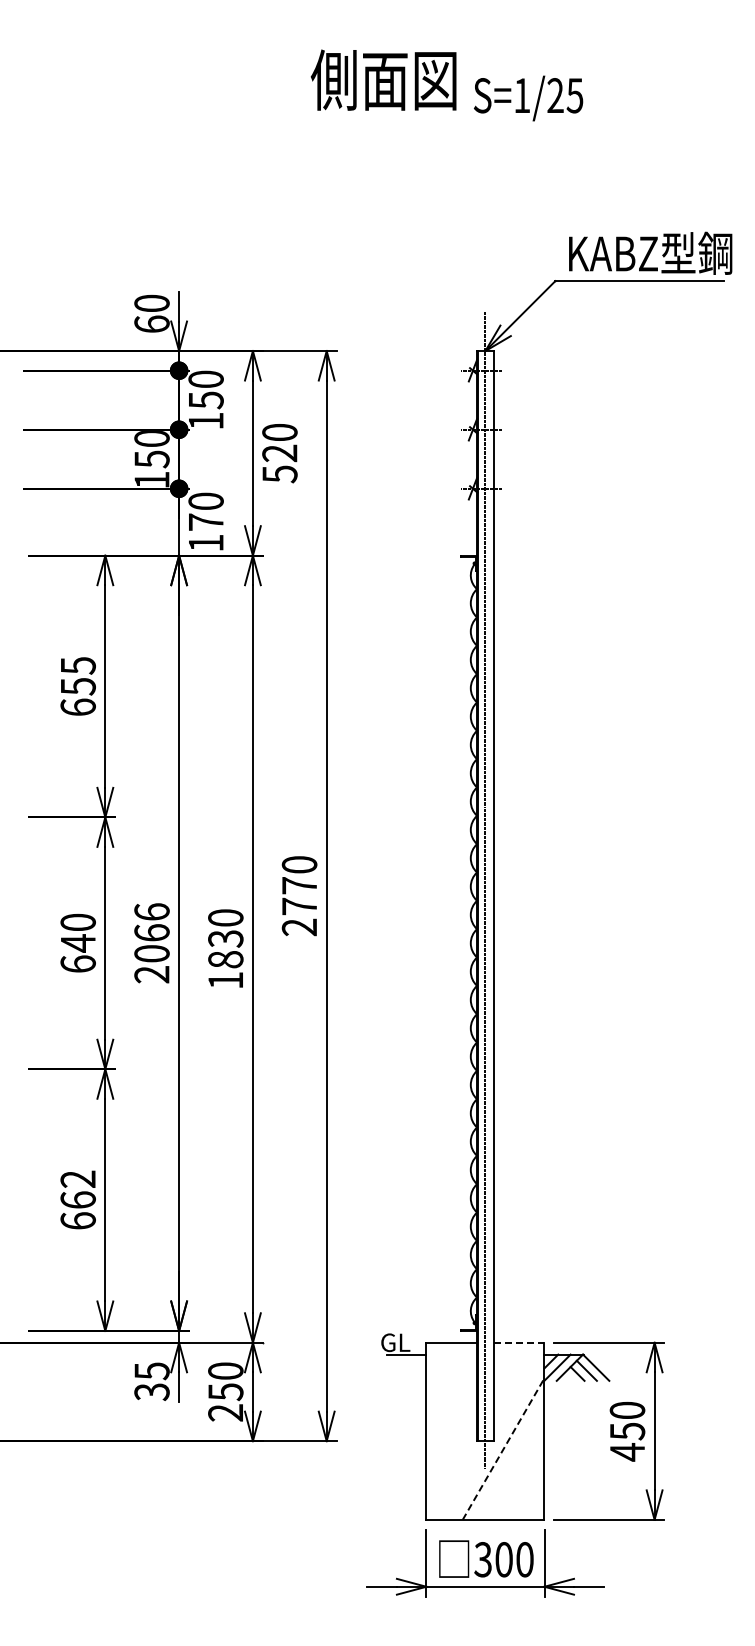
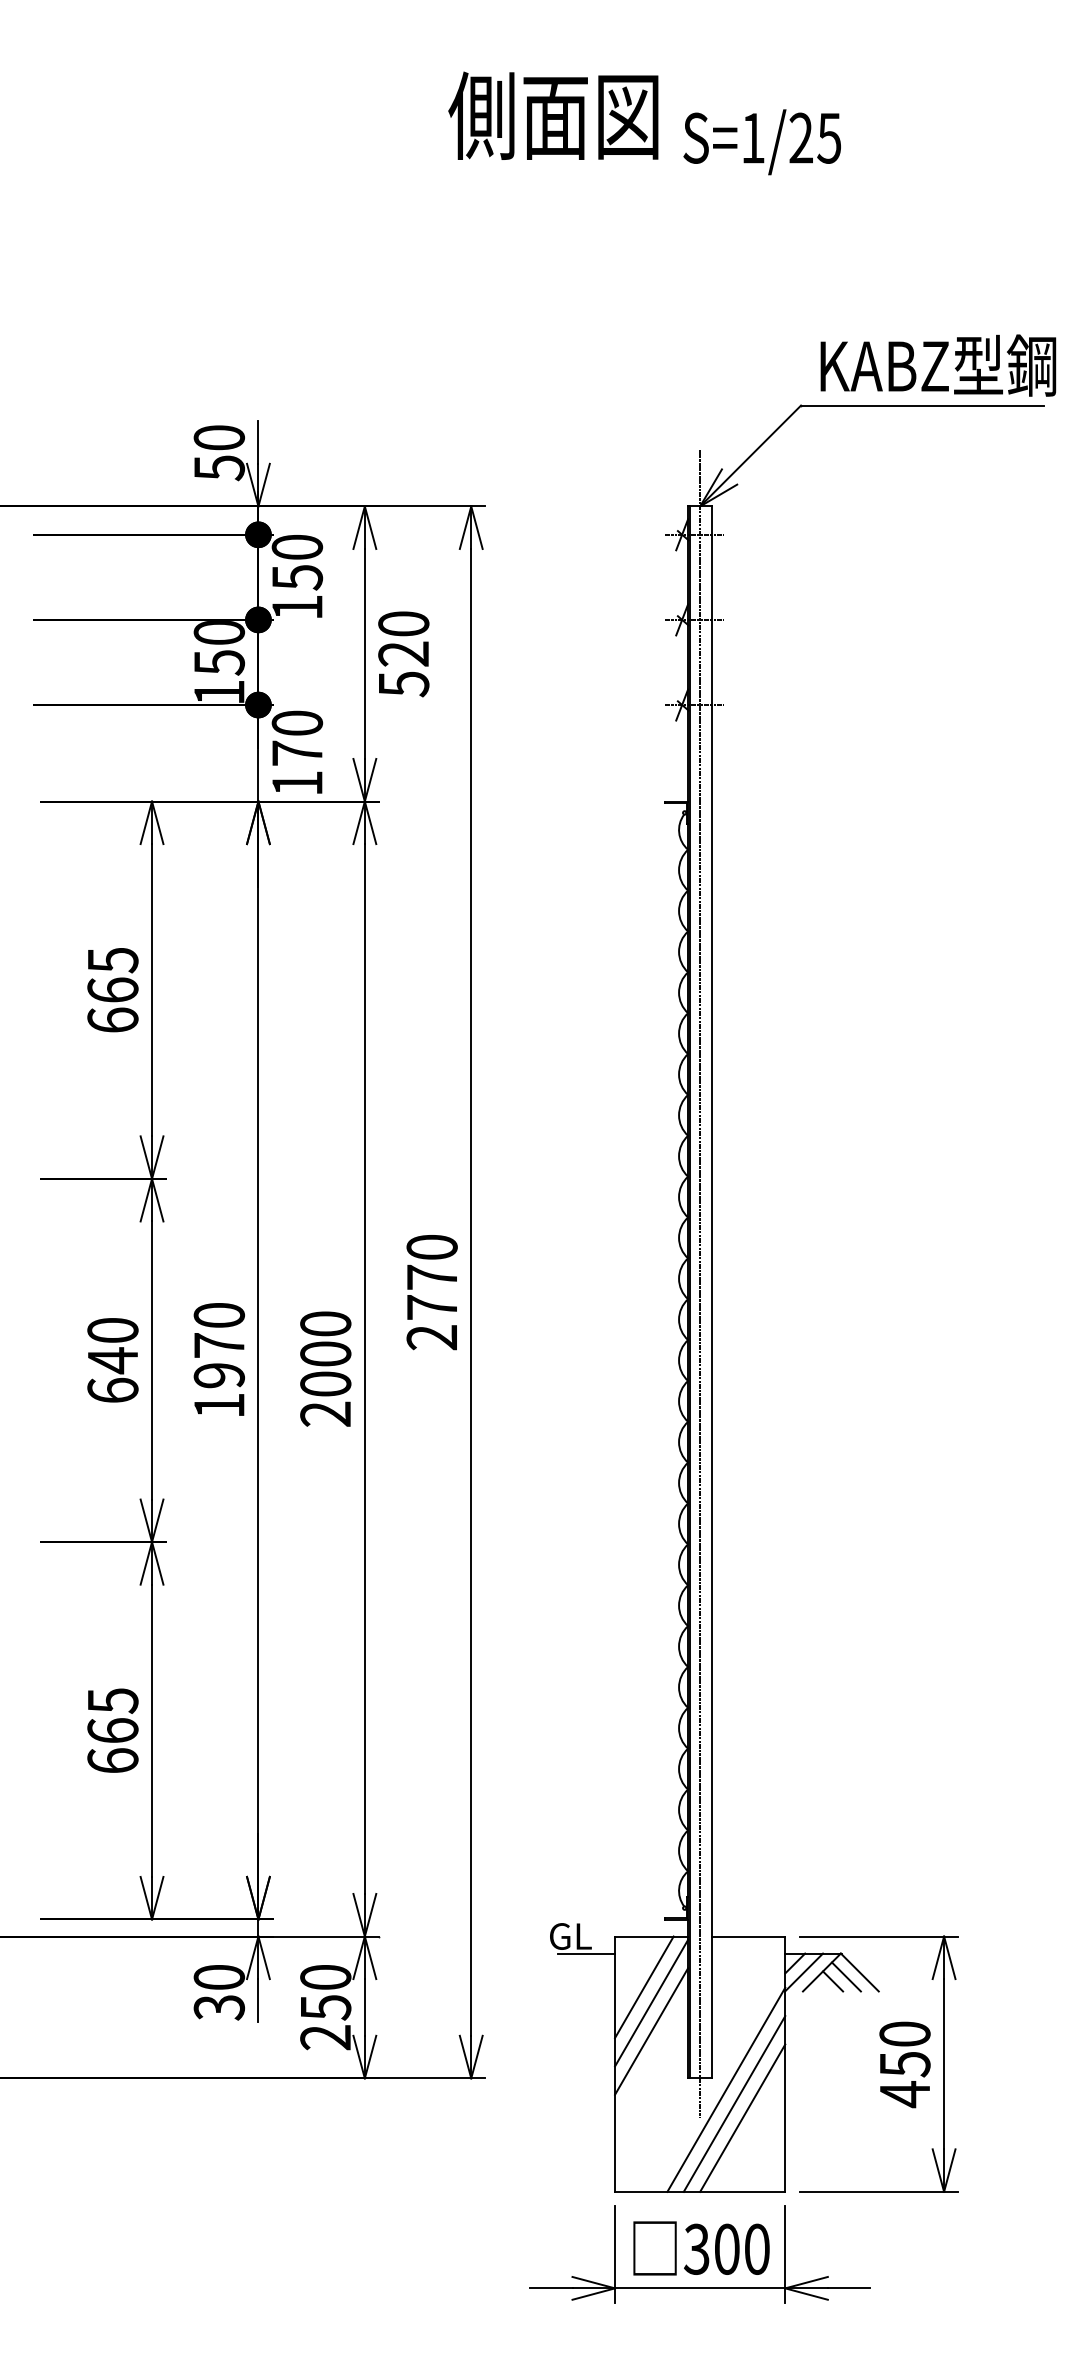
text: (151, 324) -> (218, 468), 60 -> 50
text: (77, 686) -> (111, 990), 655 -> 665
text: (151, 943) -> (218, 1360), 2066 -> 1970
text: (225, 959) -> (325, 1383), 1830 -> 2000
text: (77, 1179) -> (111, 1701), 662 -> 665
line: (519, 1342) -> (749, 1936), dashed -> solid
text: (151, 1371) -> (218, 1977), 35 -> 30
line: (446, 1377) -> (643, 1986), added
line: (451, 1388) -> (651, 2002), added
line: (451, 1408) -> (651, 2031), added
line: (503, 1449) -> (726, 2090), dashed -> solid
line: (509, 1458) -> (734, 2103), added
line: (514, 1468) -> (742, 2117), added

